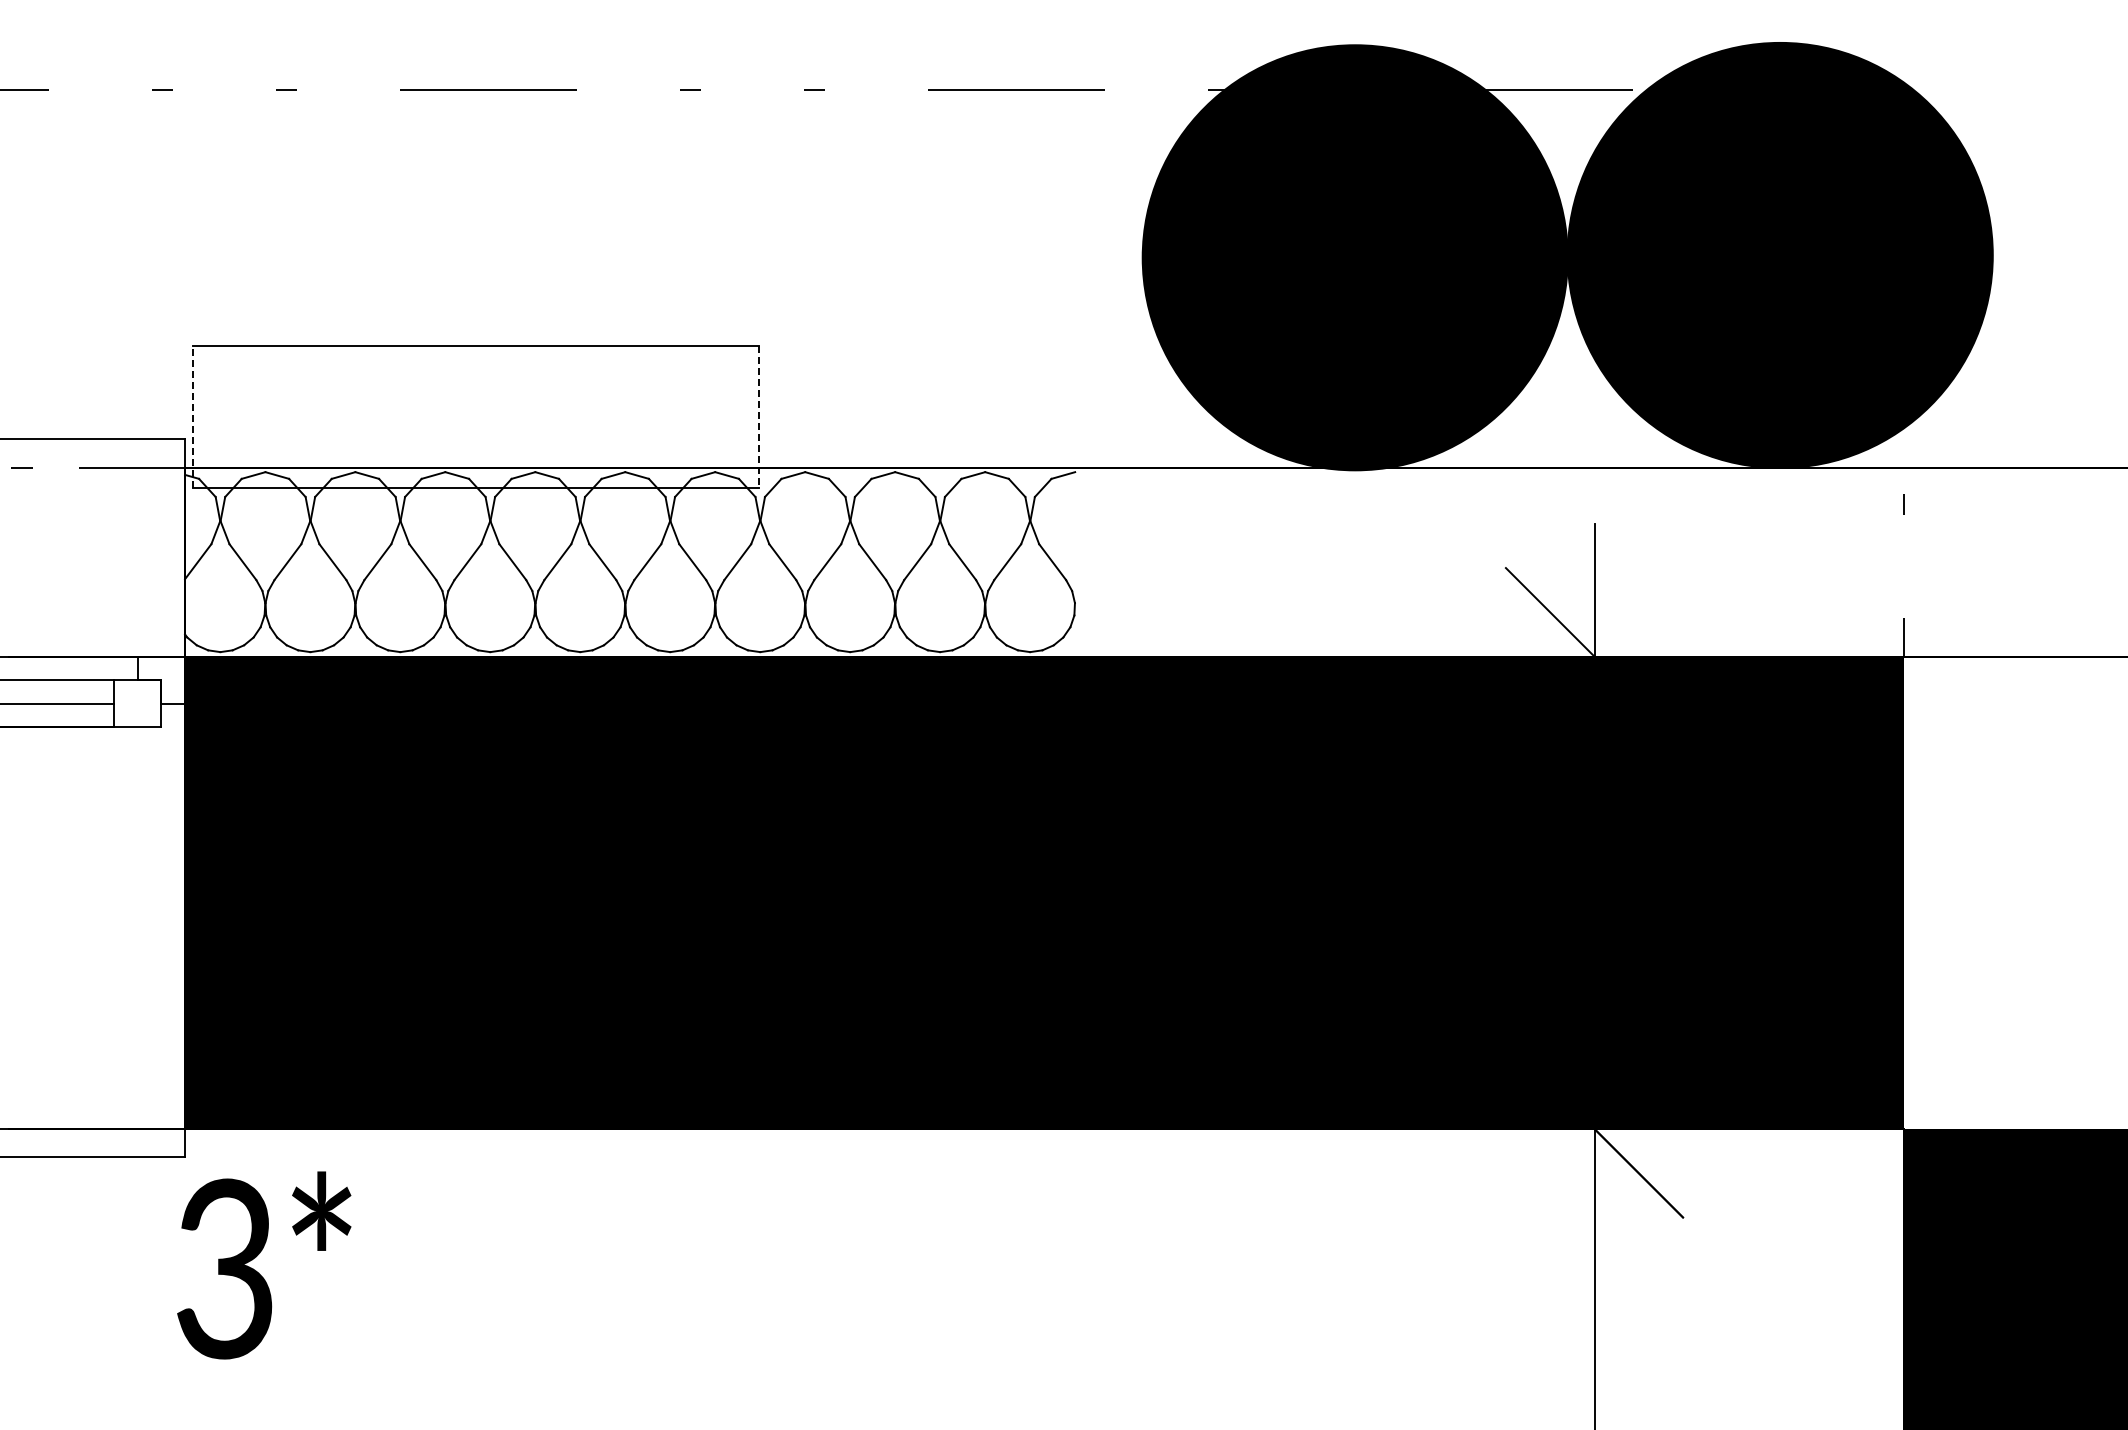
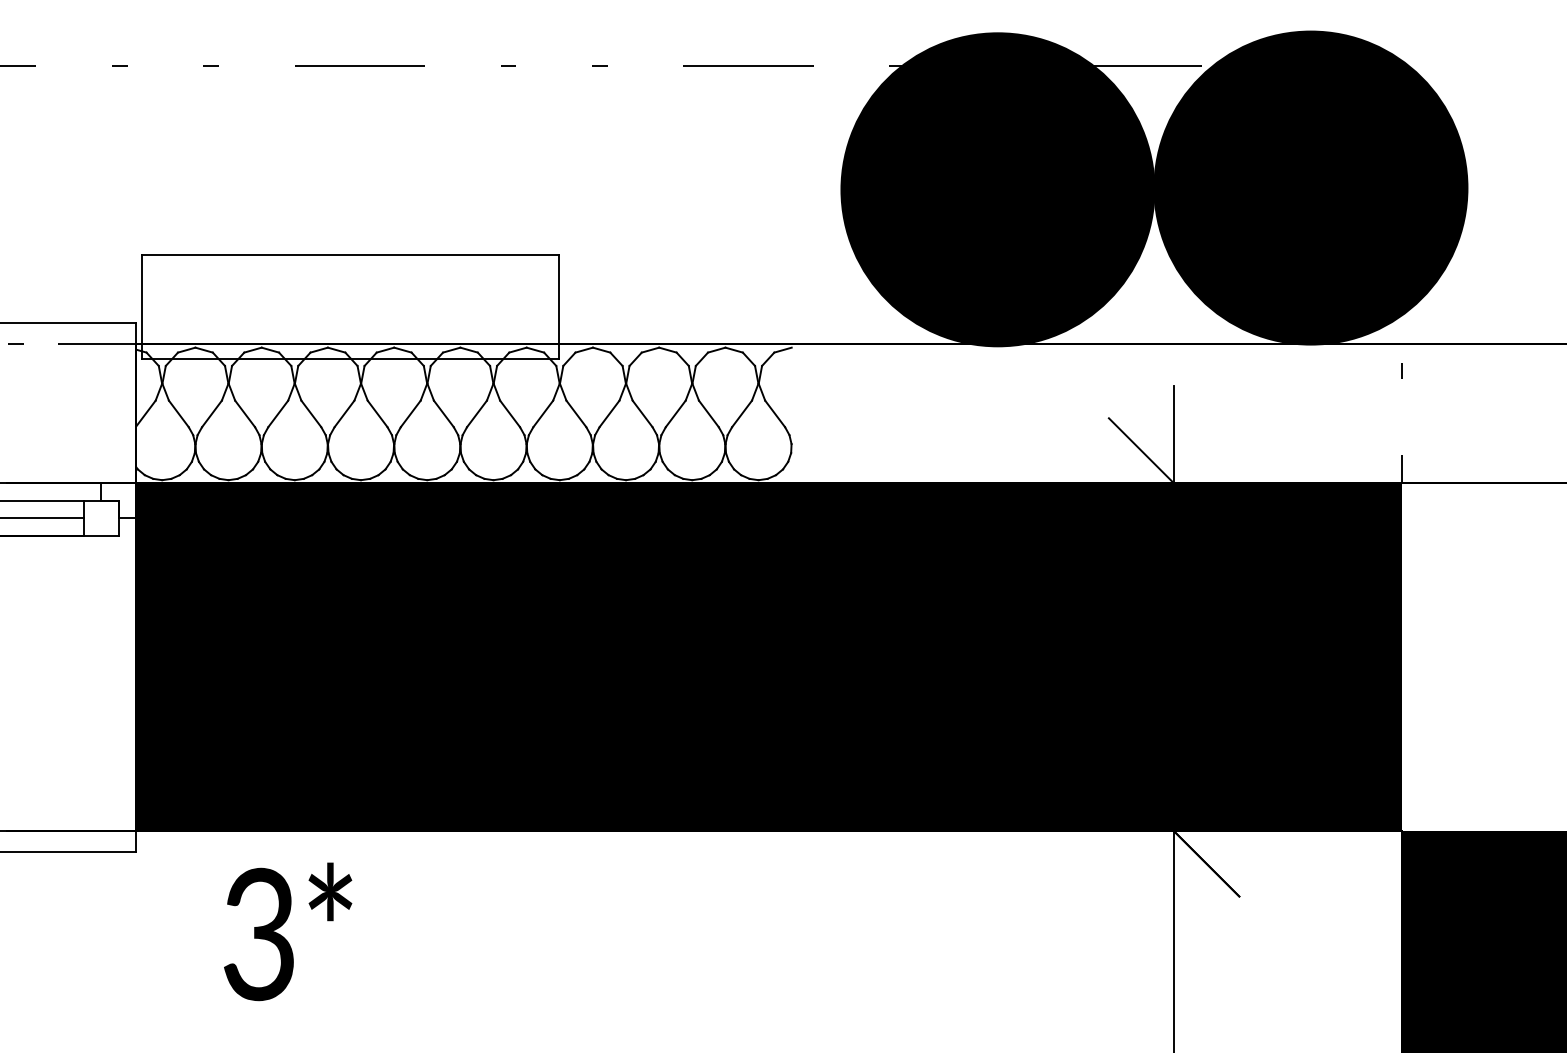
line: (192, 416) -> (141, 306), dashed -> solid
line: (759, 416) -> (559, 306), dashed -> solid
text: (264, 1265) -> (288, 931), moved

